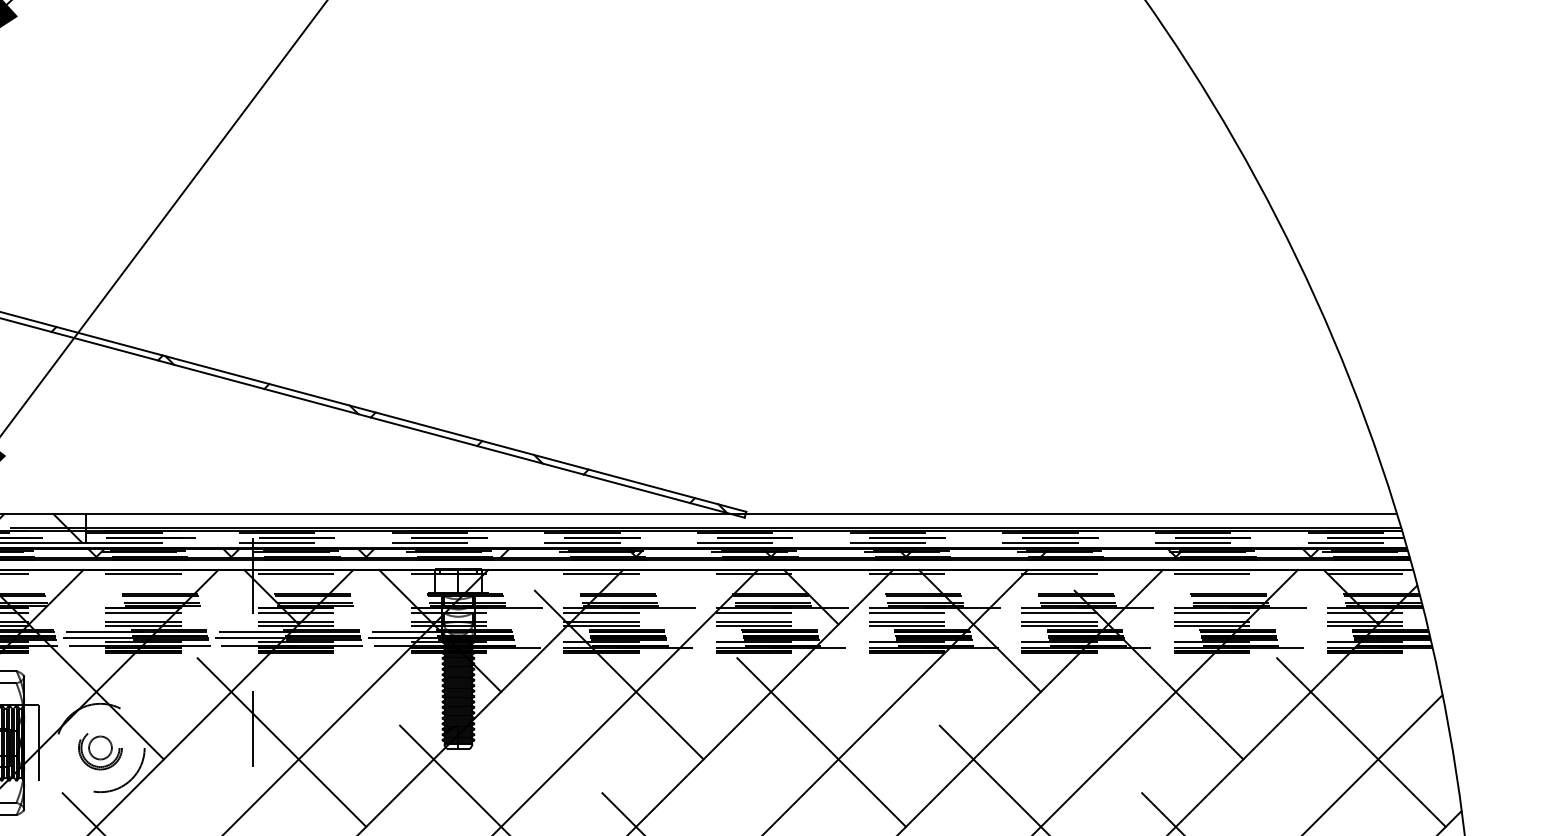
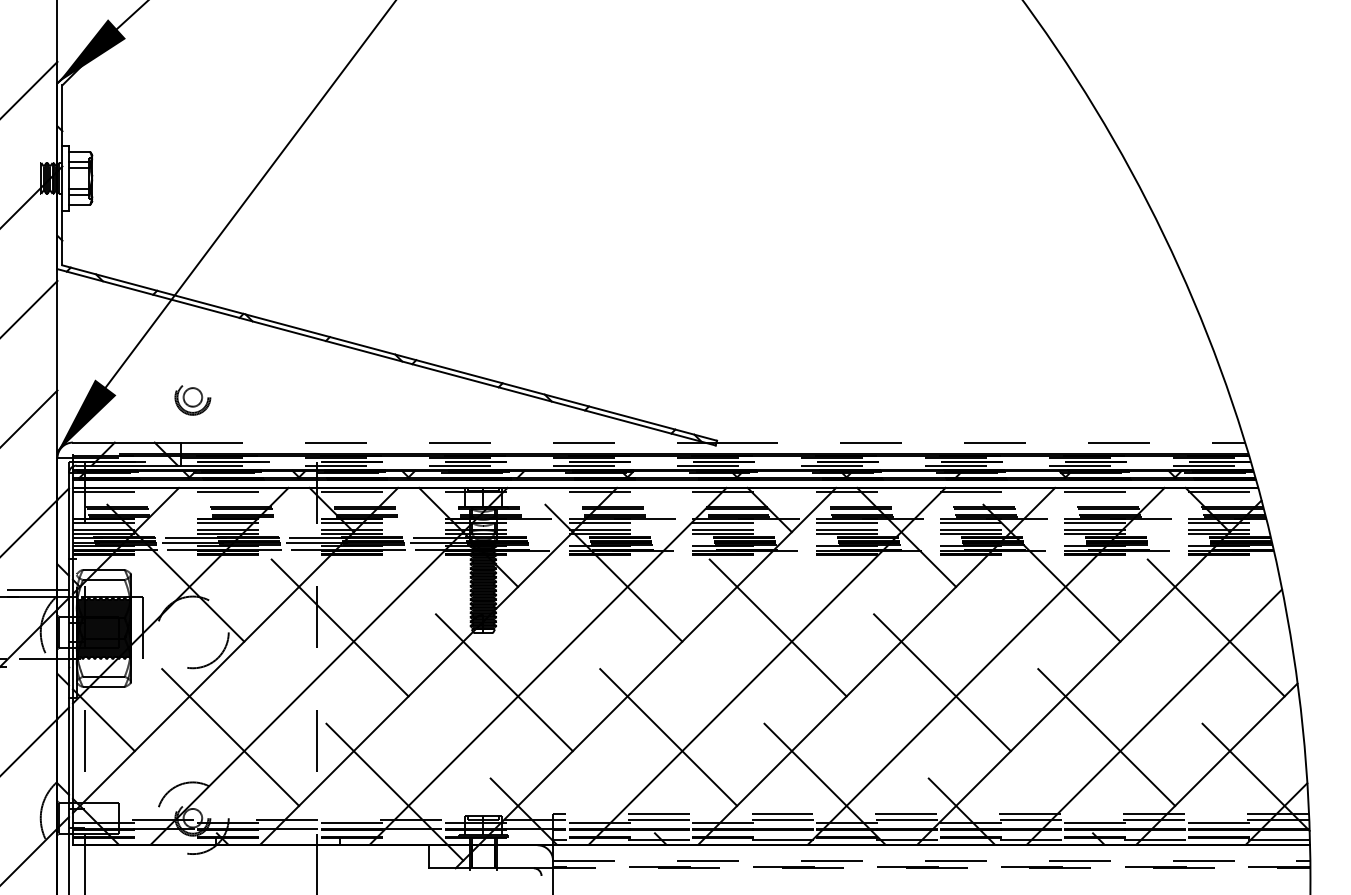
line: (409, 513) -> (443, 442), solid -> dashed
line: (1072, 513) -> (981, 442), solid -> dashed
part: (99, 751) -> (192, 400), moved

